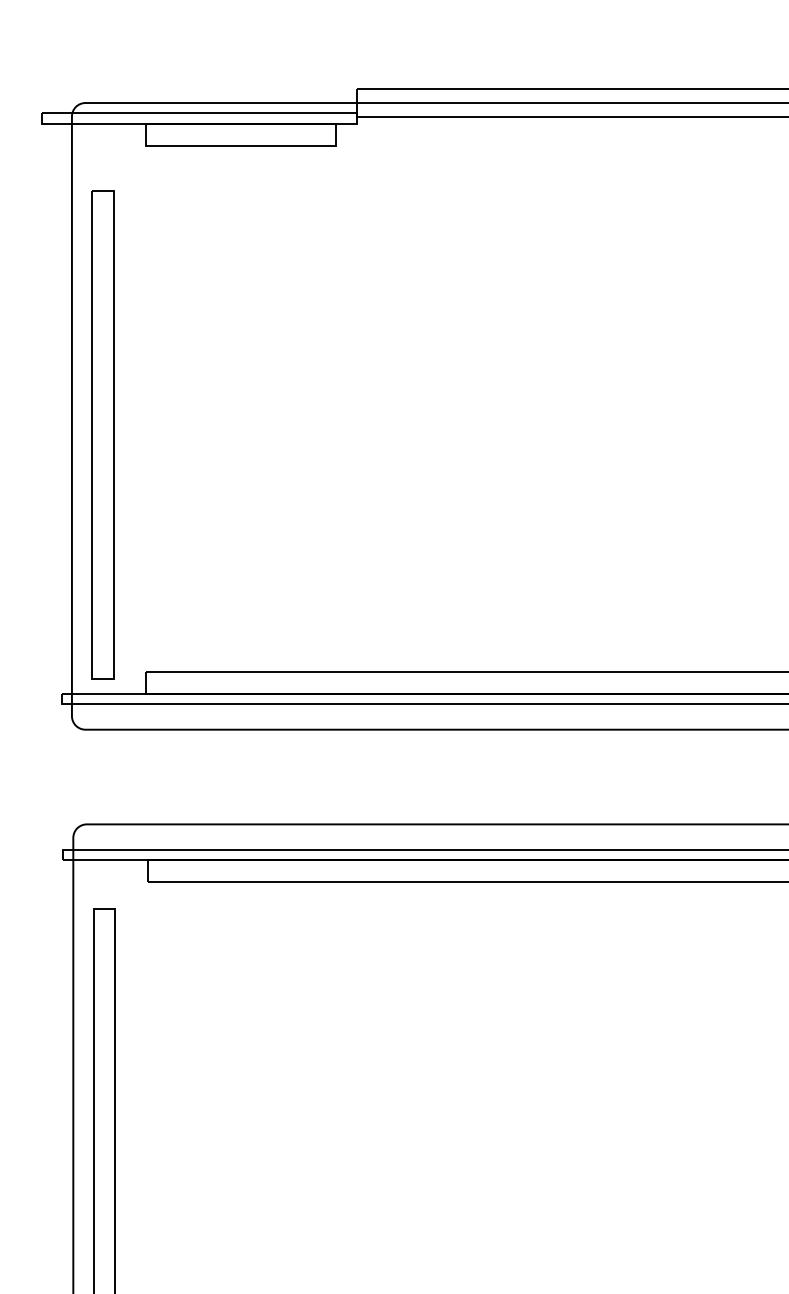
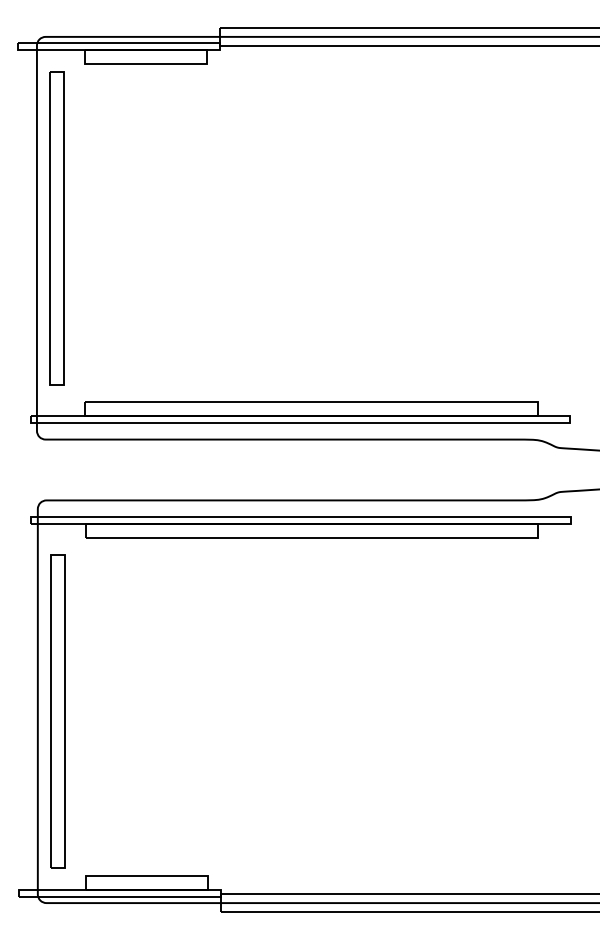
part: (102, 435) -> (56, 228), moved

